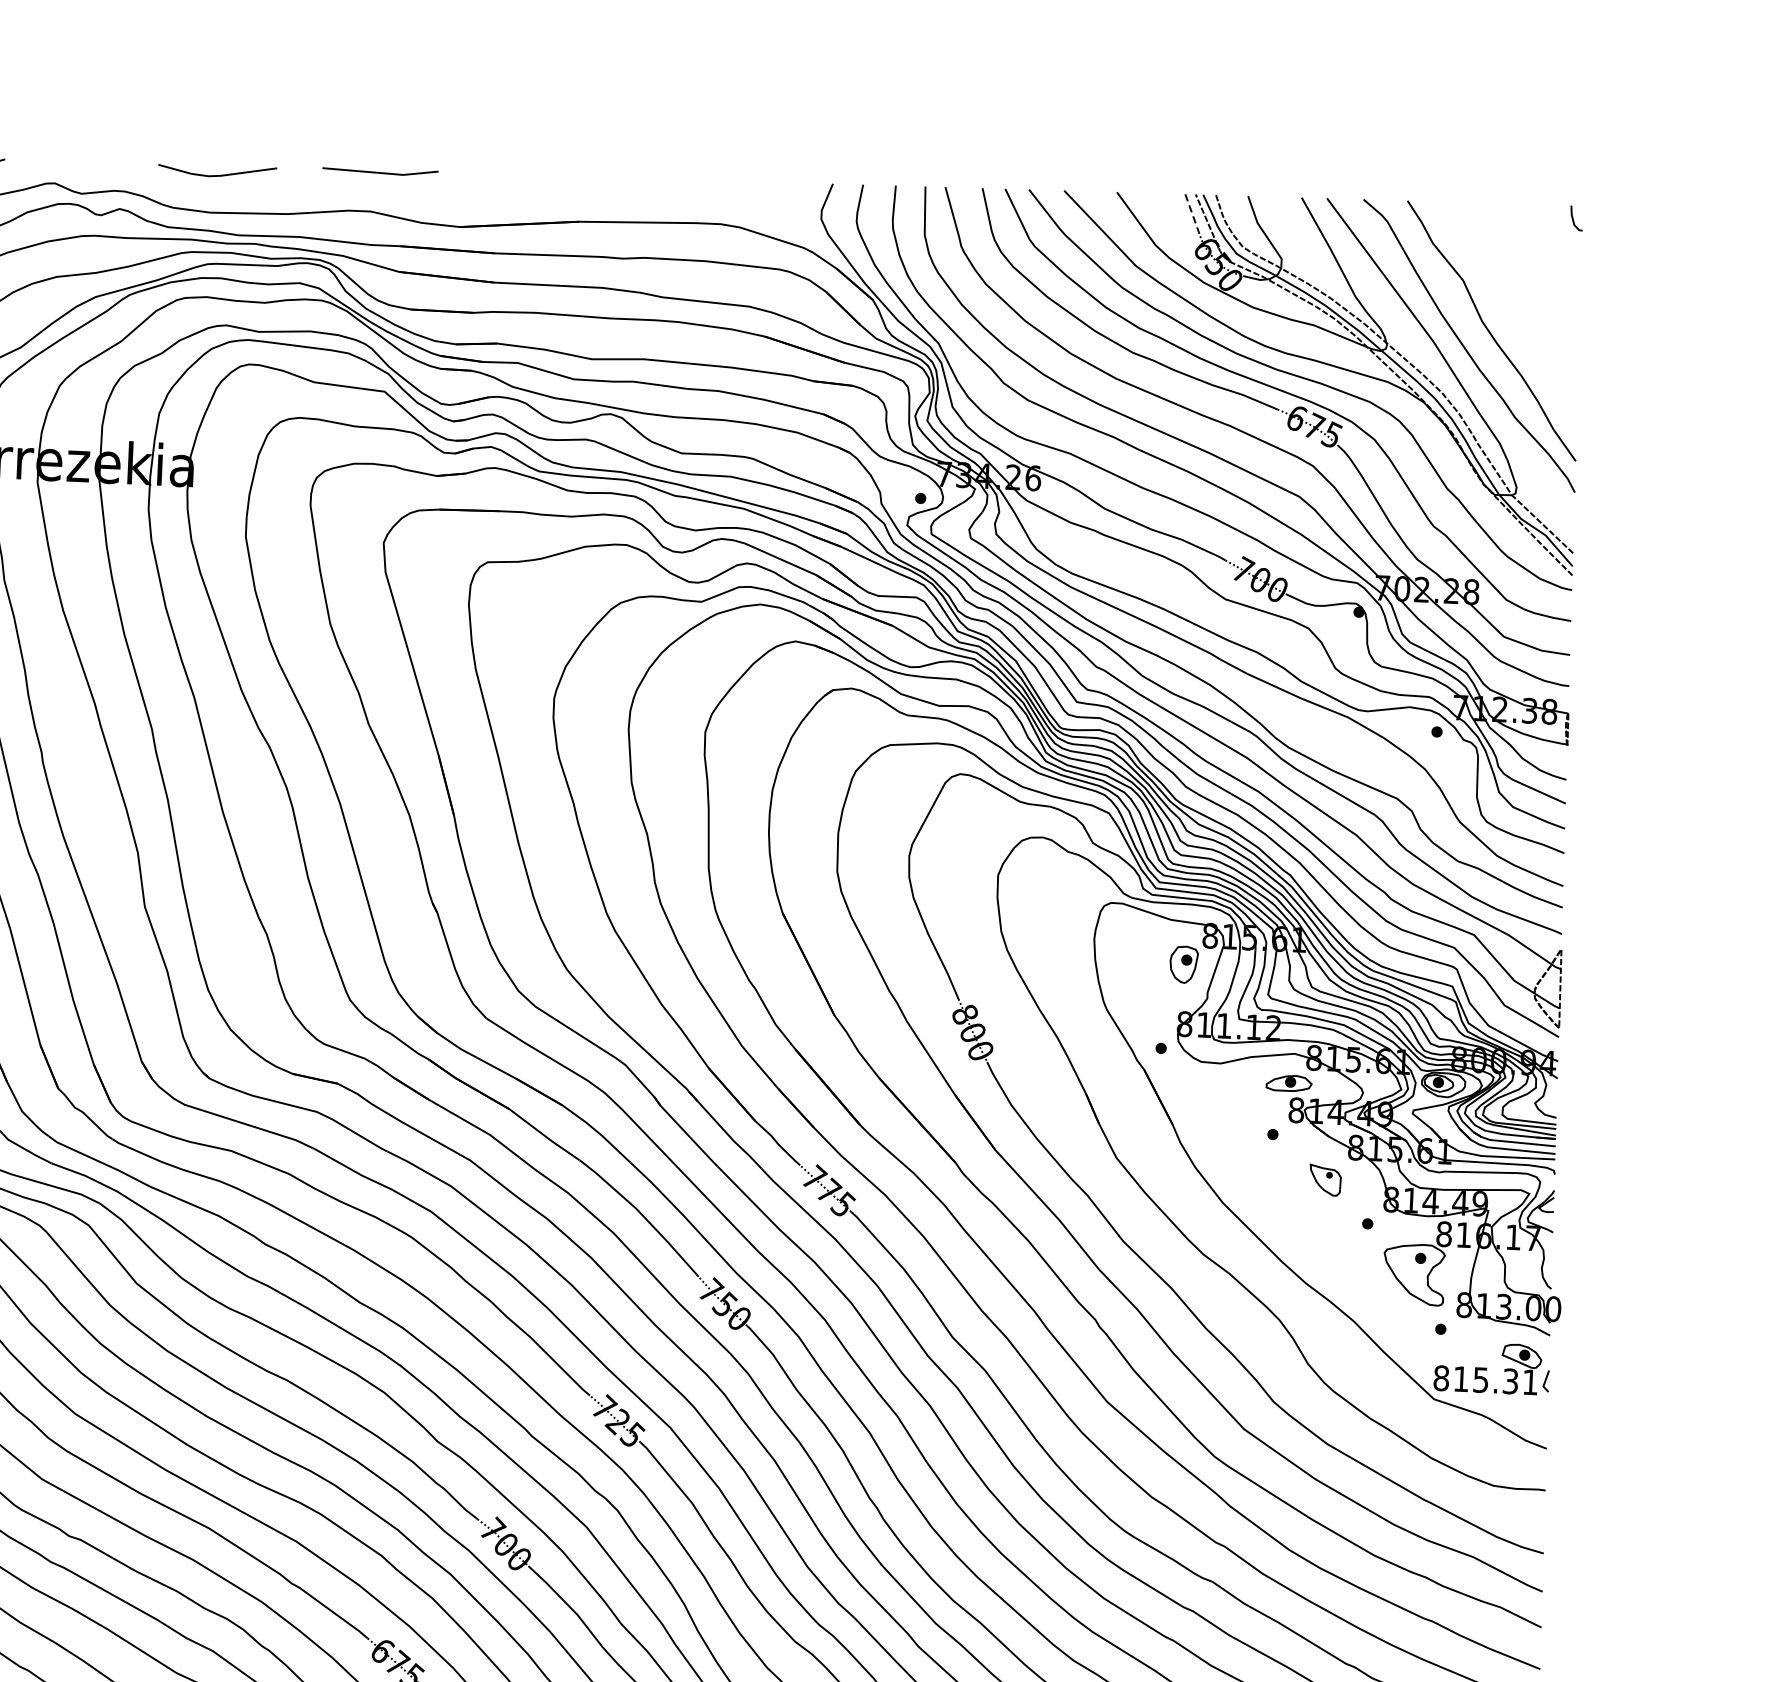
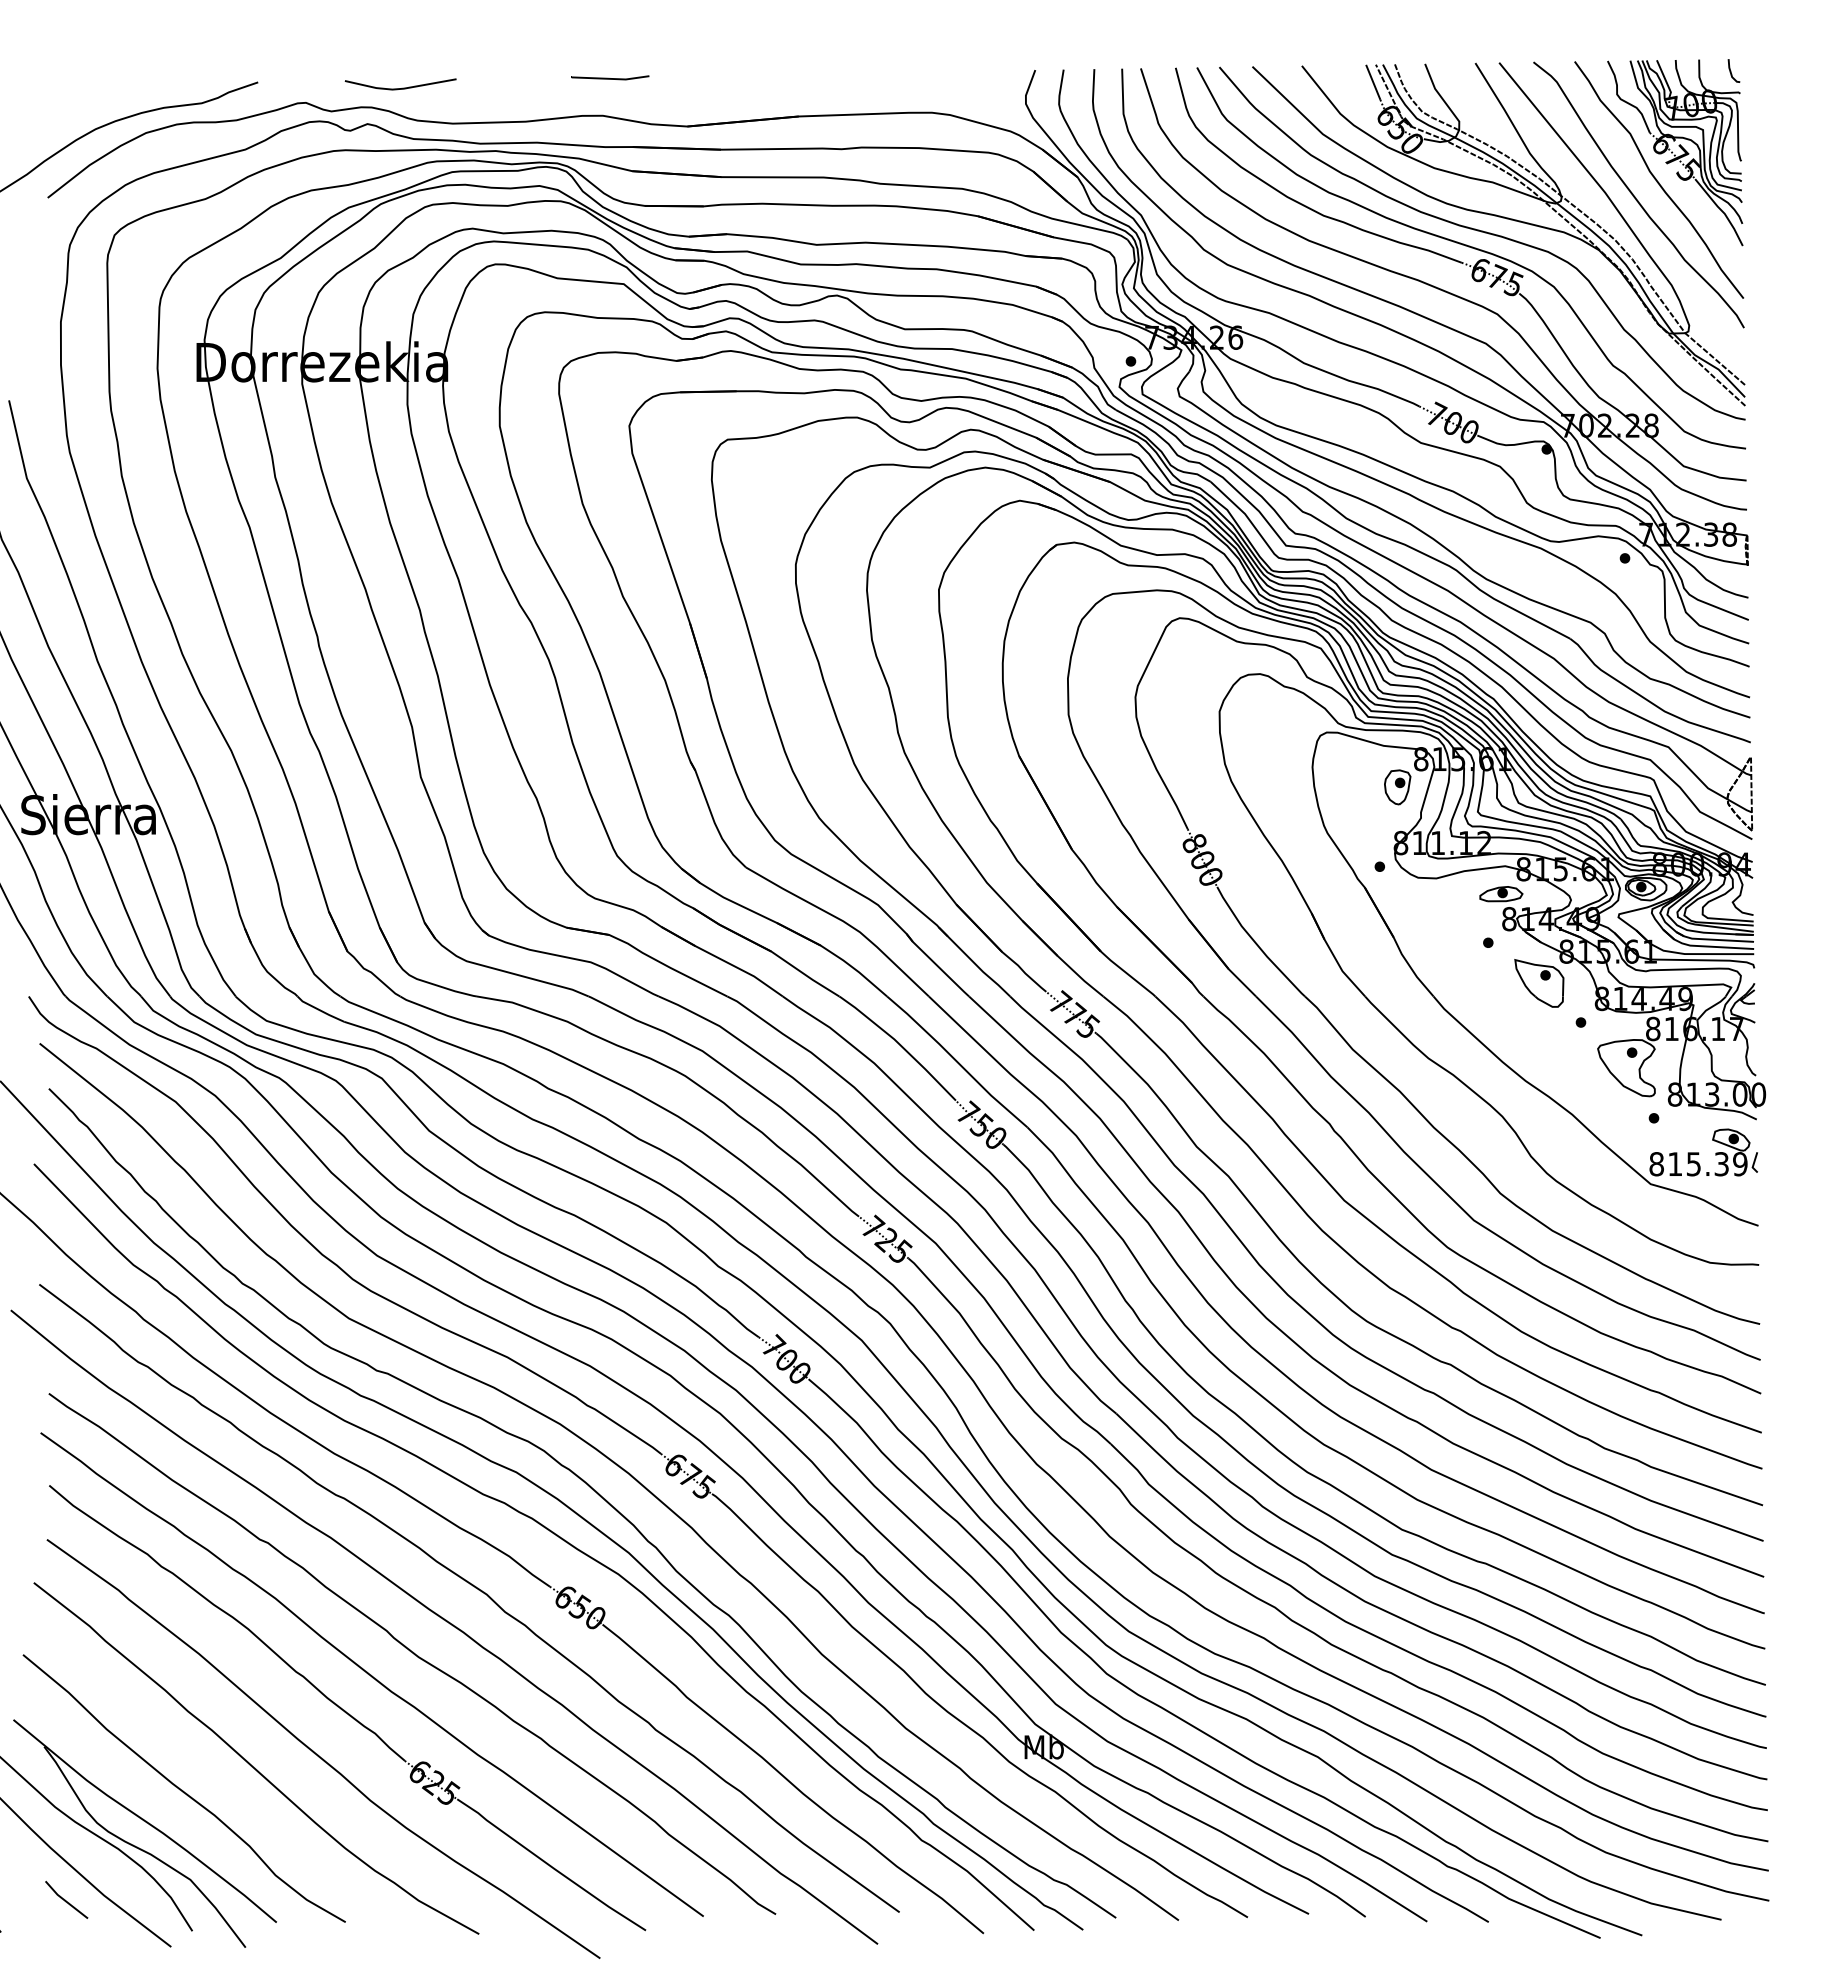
part: (380, 171) -> (610, 77), size x0.71
line: (219, 174) -> (402, 87), moved
line: (1192, 213) -> (1373, 82), dashed -> solid
part: (1510, 302) -> (1675, 152), added
part: (1325, 1180) -> (1539, 983), size x1.67
text: (1530, 1382) -> (1740, 1164), 815.31 -> 815.39

